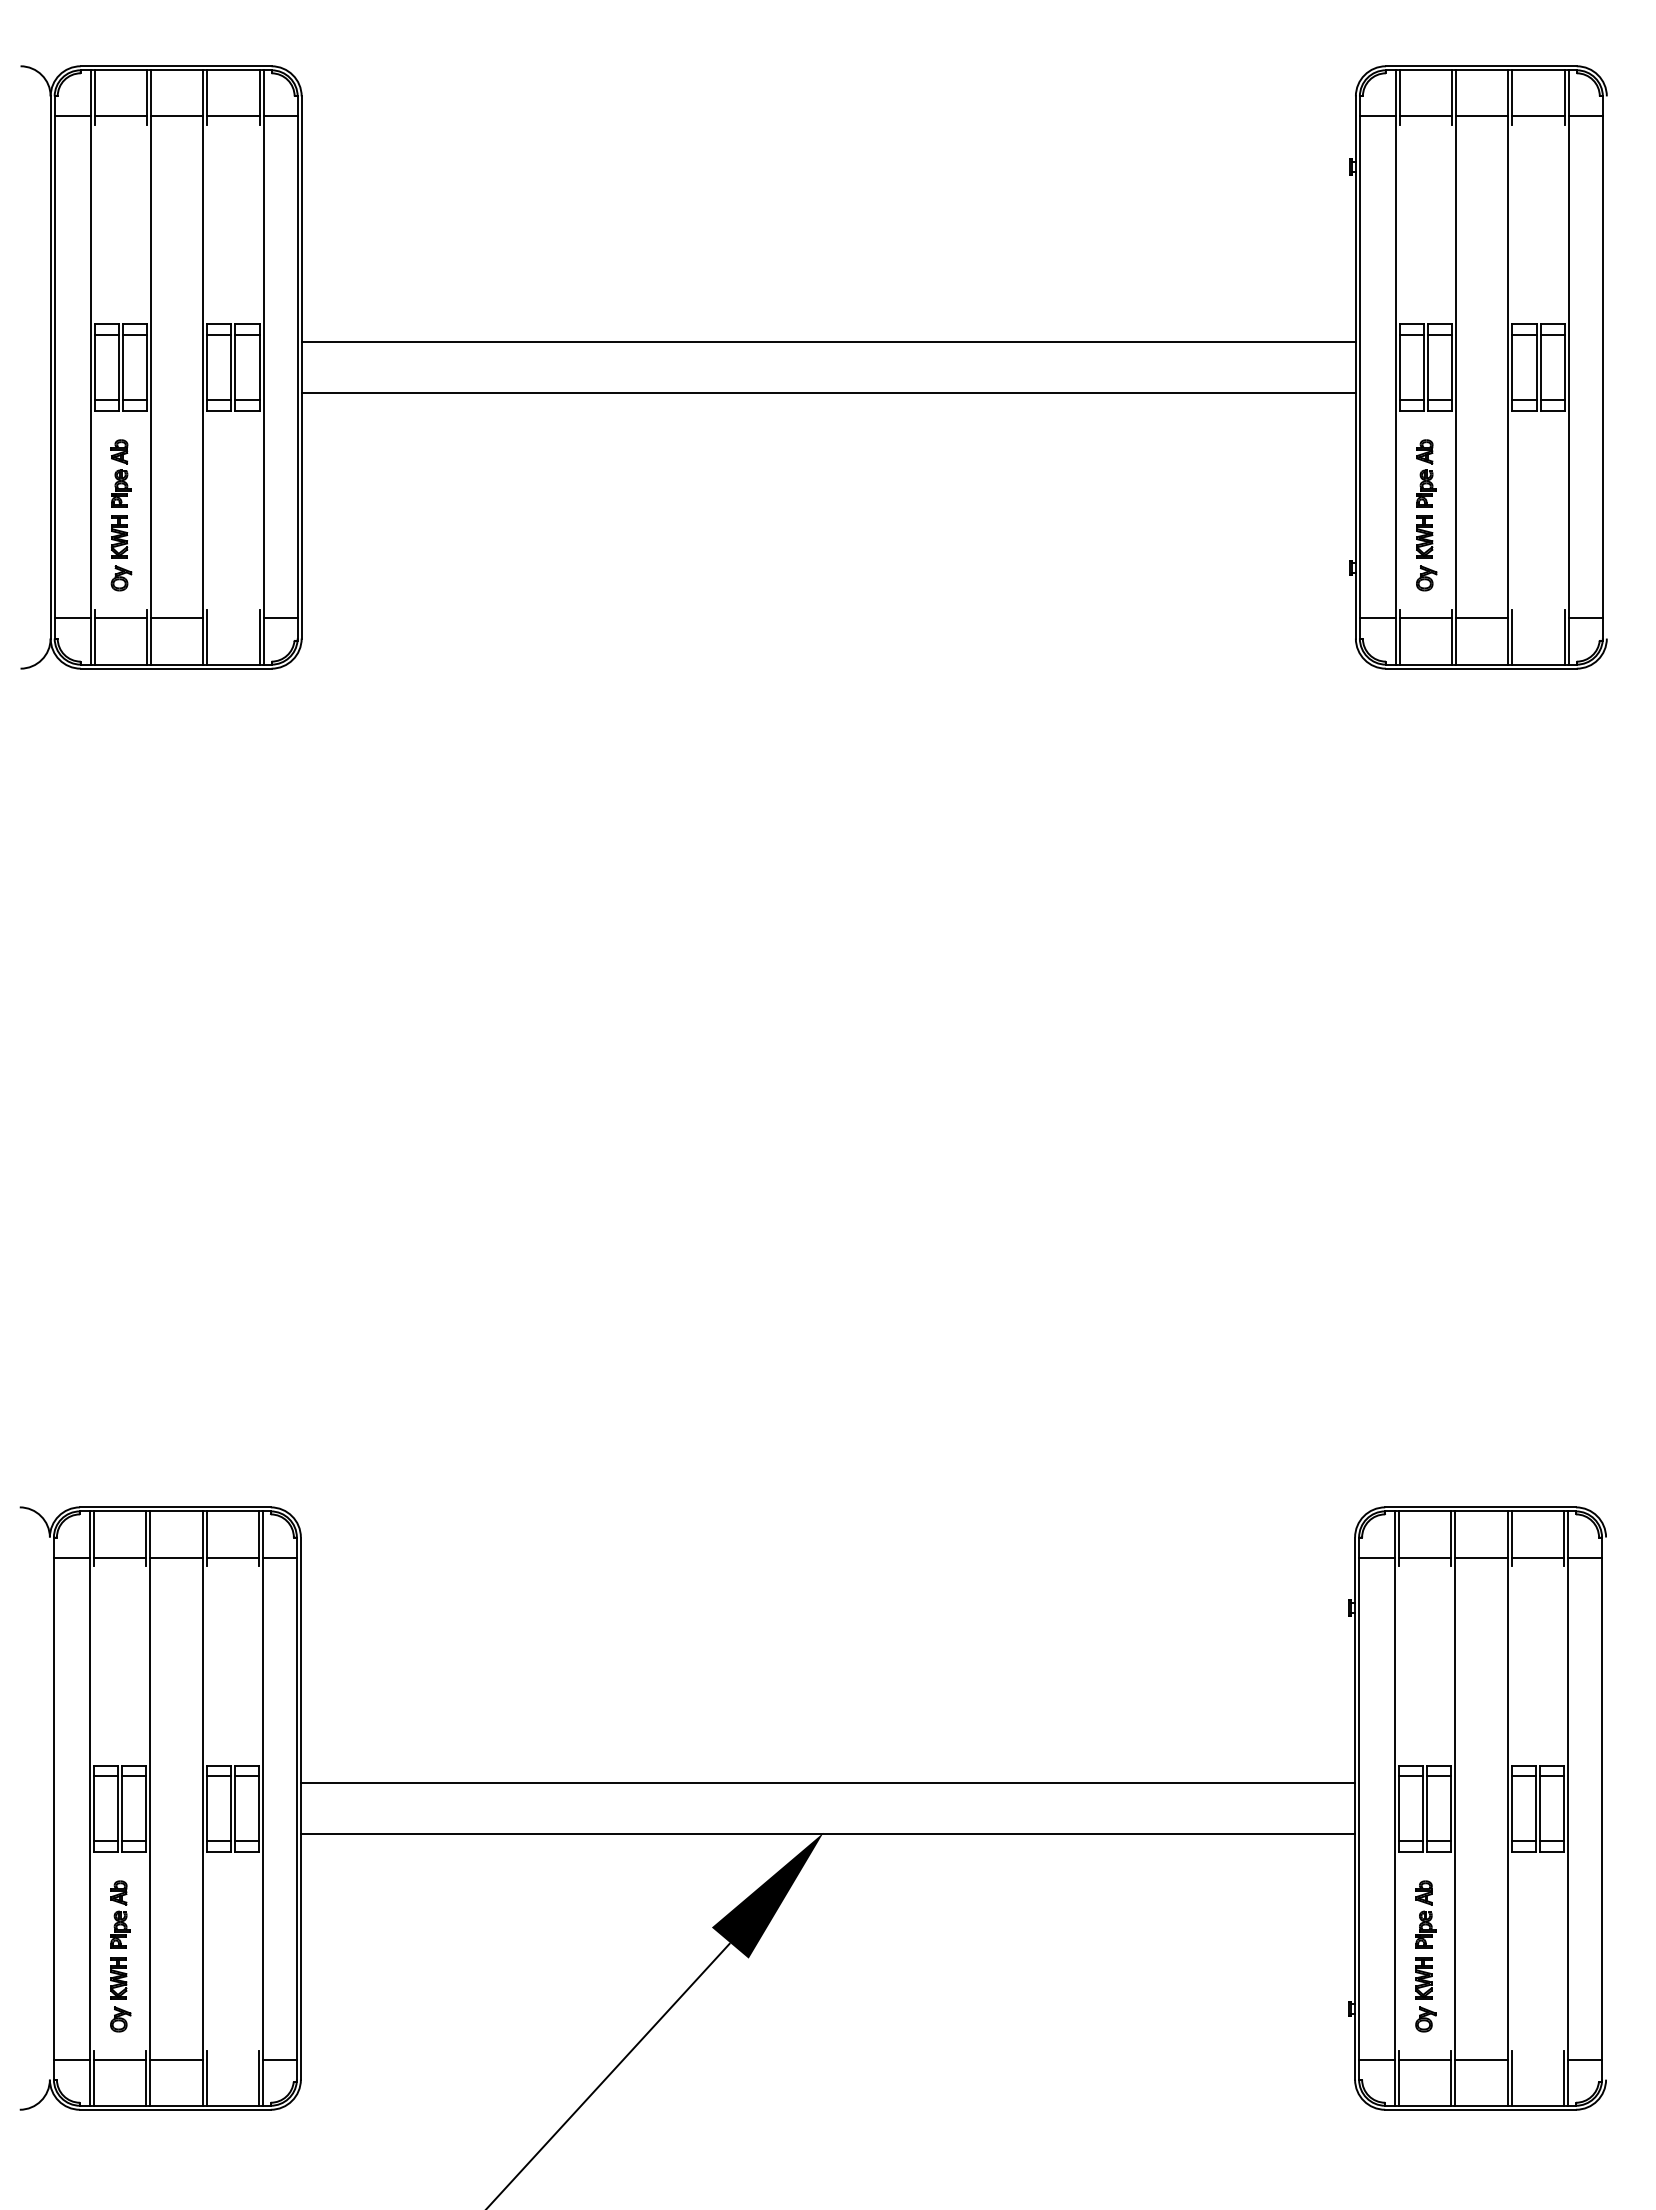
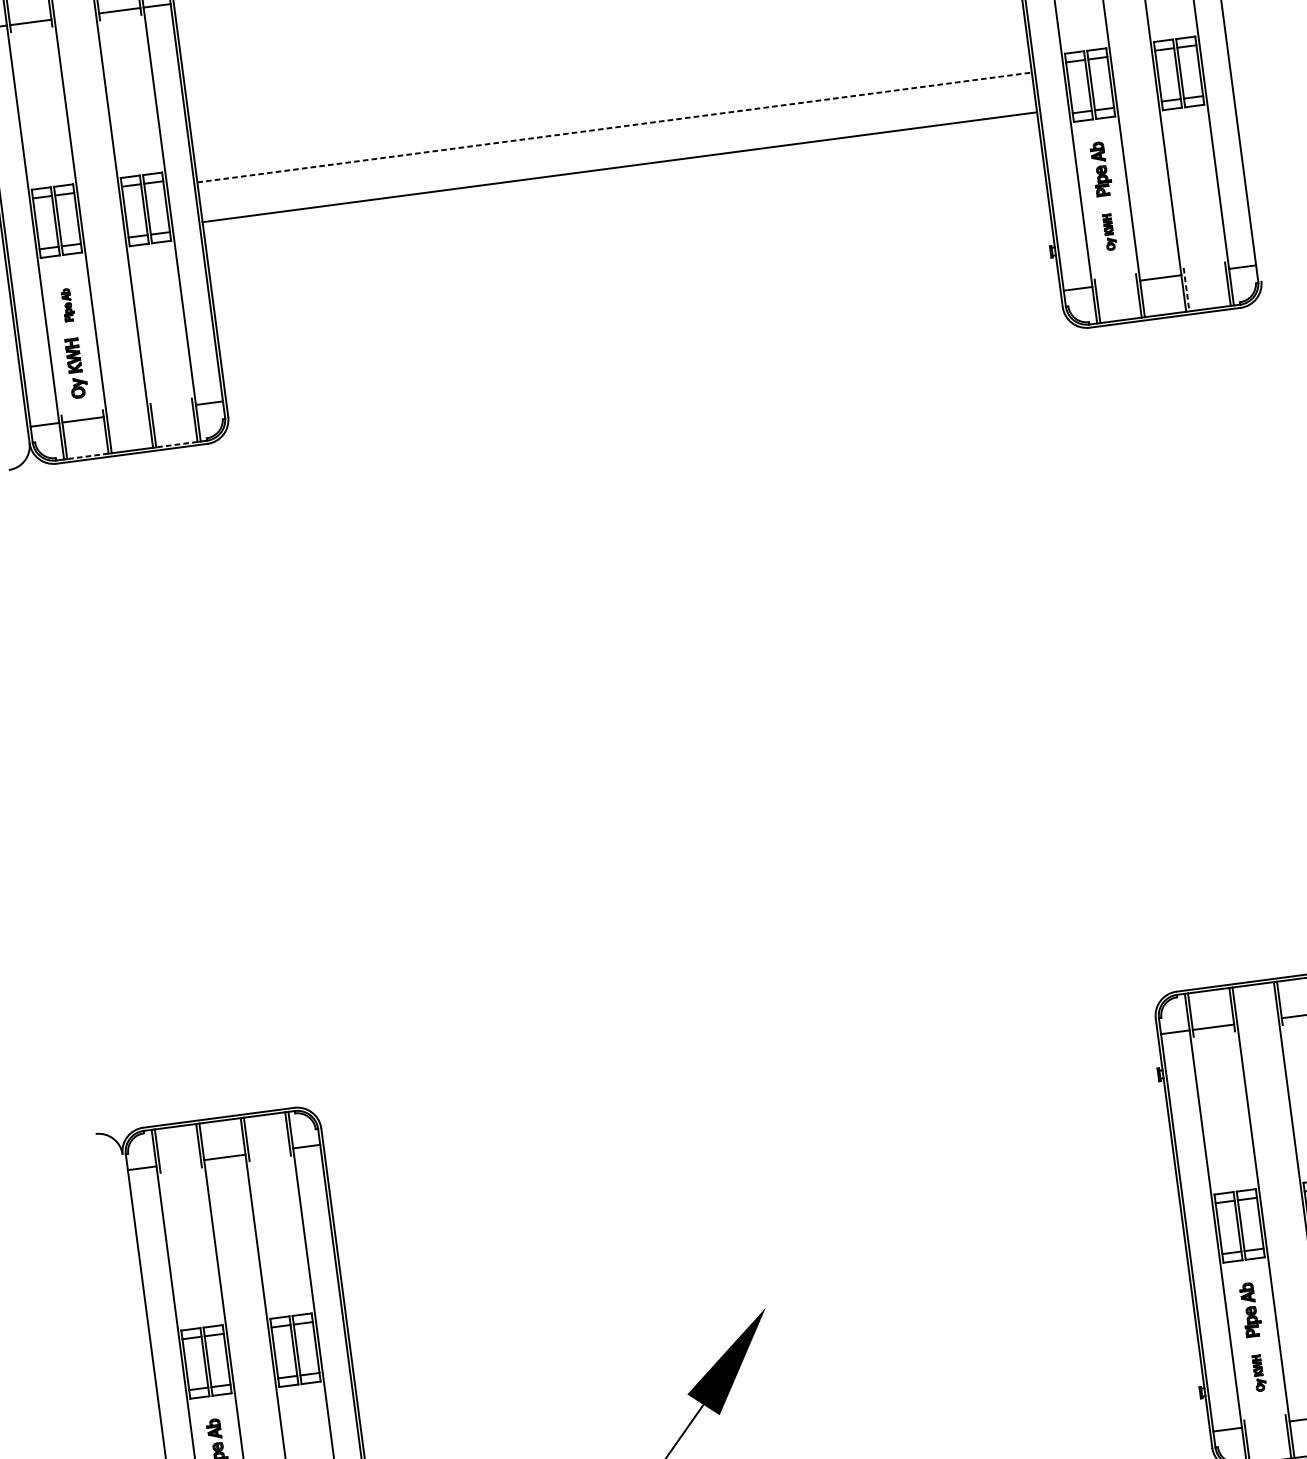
line: (177, 116) -> (75, 16), removed
line: (829, 342) -> (615, 127), solid -> dashed
part: (120, 473) -> (67, 305), size x0.6
part: (1426, 553) -> (1109, 232), size x0.6
line: (177, 618) -> (127, 413), removed
line: (1426, 618) -> (1116, 283), removed
line: (1512, 637) -> (1186, 289), solid -> dashed
line: (120, 664) -> (87, 456), solid -> dashed
line: (232, 664) -> (176, 444), solid -> dashed
line: (120, 1557) -> (180, 1163), removed
line: (232, 1557) -> (269, 1151), removed
line: (1481, 1557) -> (1257, 1021), removed
line: (827, 1783) -> (763, 1268), removed
line: (827, 1833) -> (769, 1307), removed
part: (1425, 1994) -> (1259, 1373), size x0.6
line: (1425, 2059) -> (1265, 1424), removed

